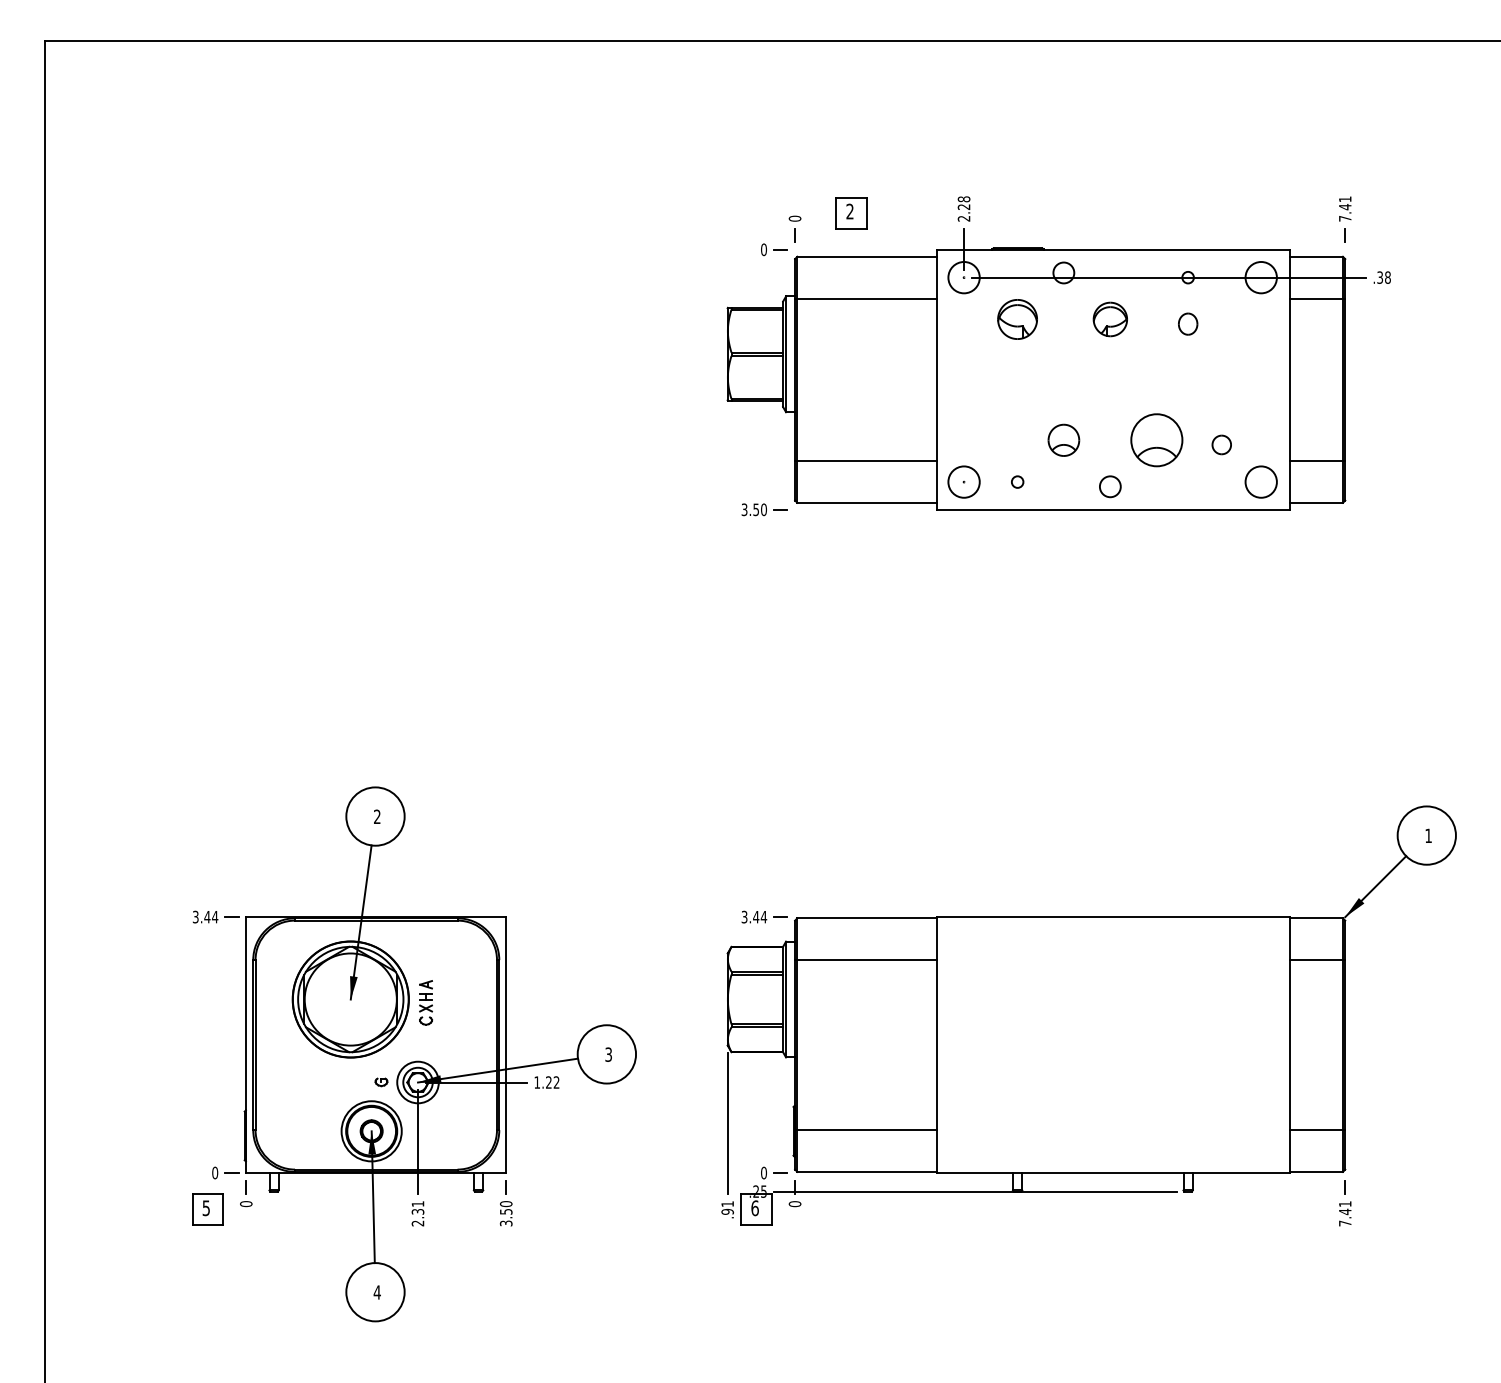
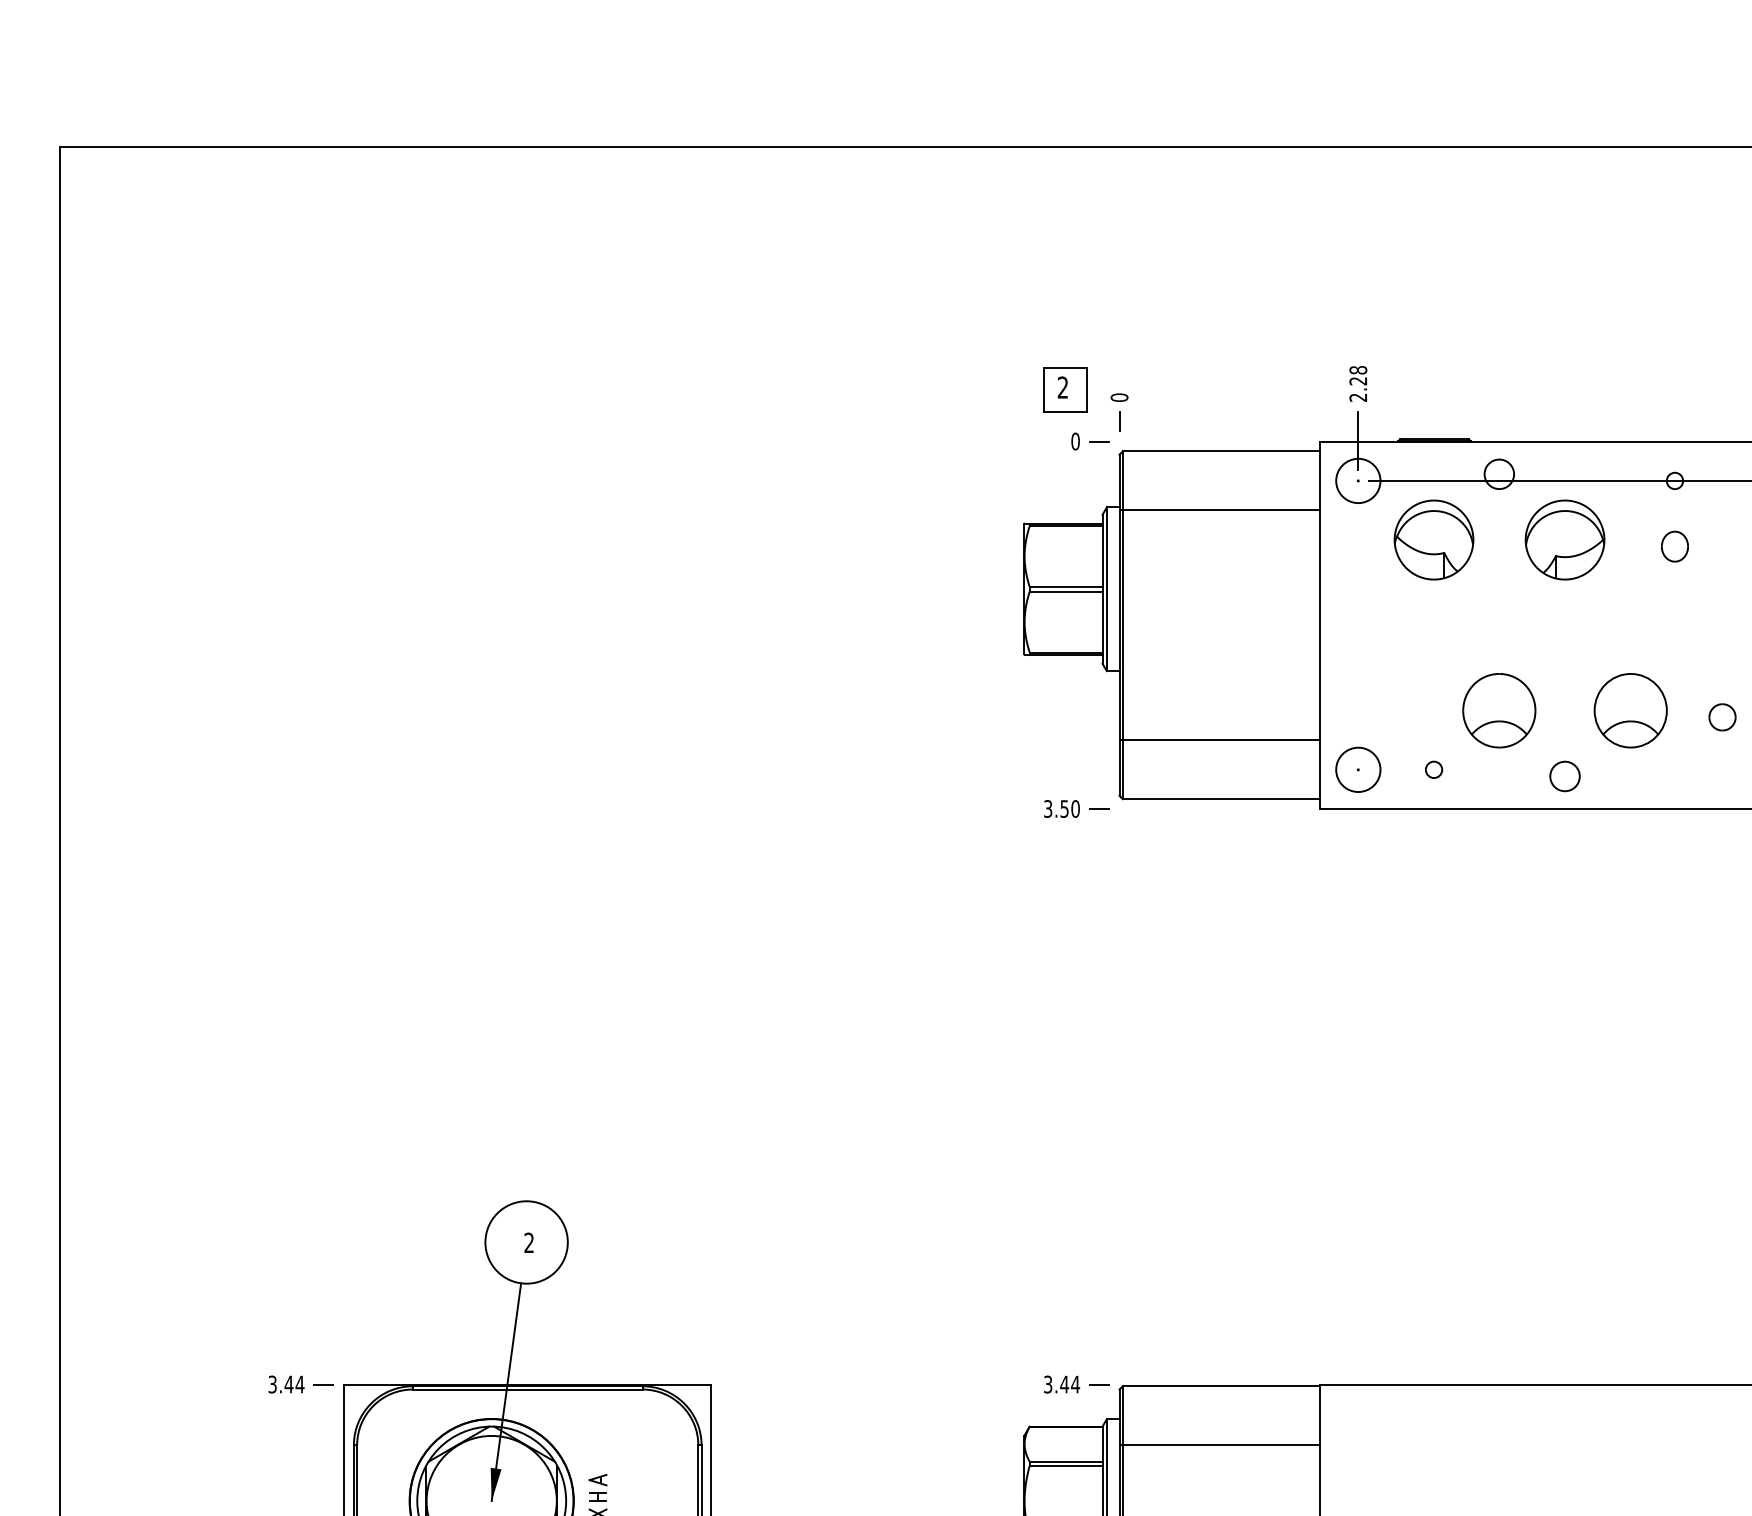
part: (851, 213) -> (1065, 390), moved
part: (1017, 319) -> (1433, 540), size x1.43
part: (1110, 319) -> (1565, 540), size x1.67
part: (1063, 440) -> (1498, 711), size x1.67

